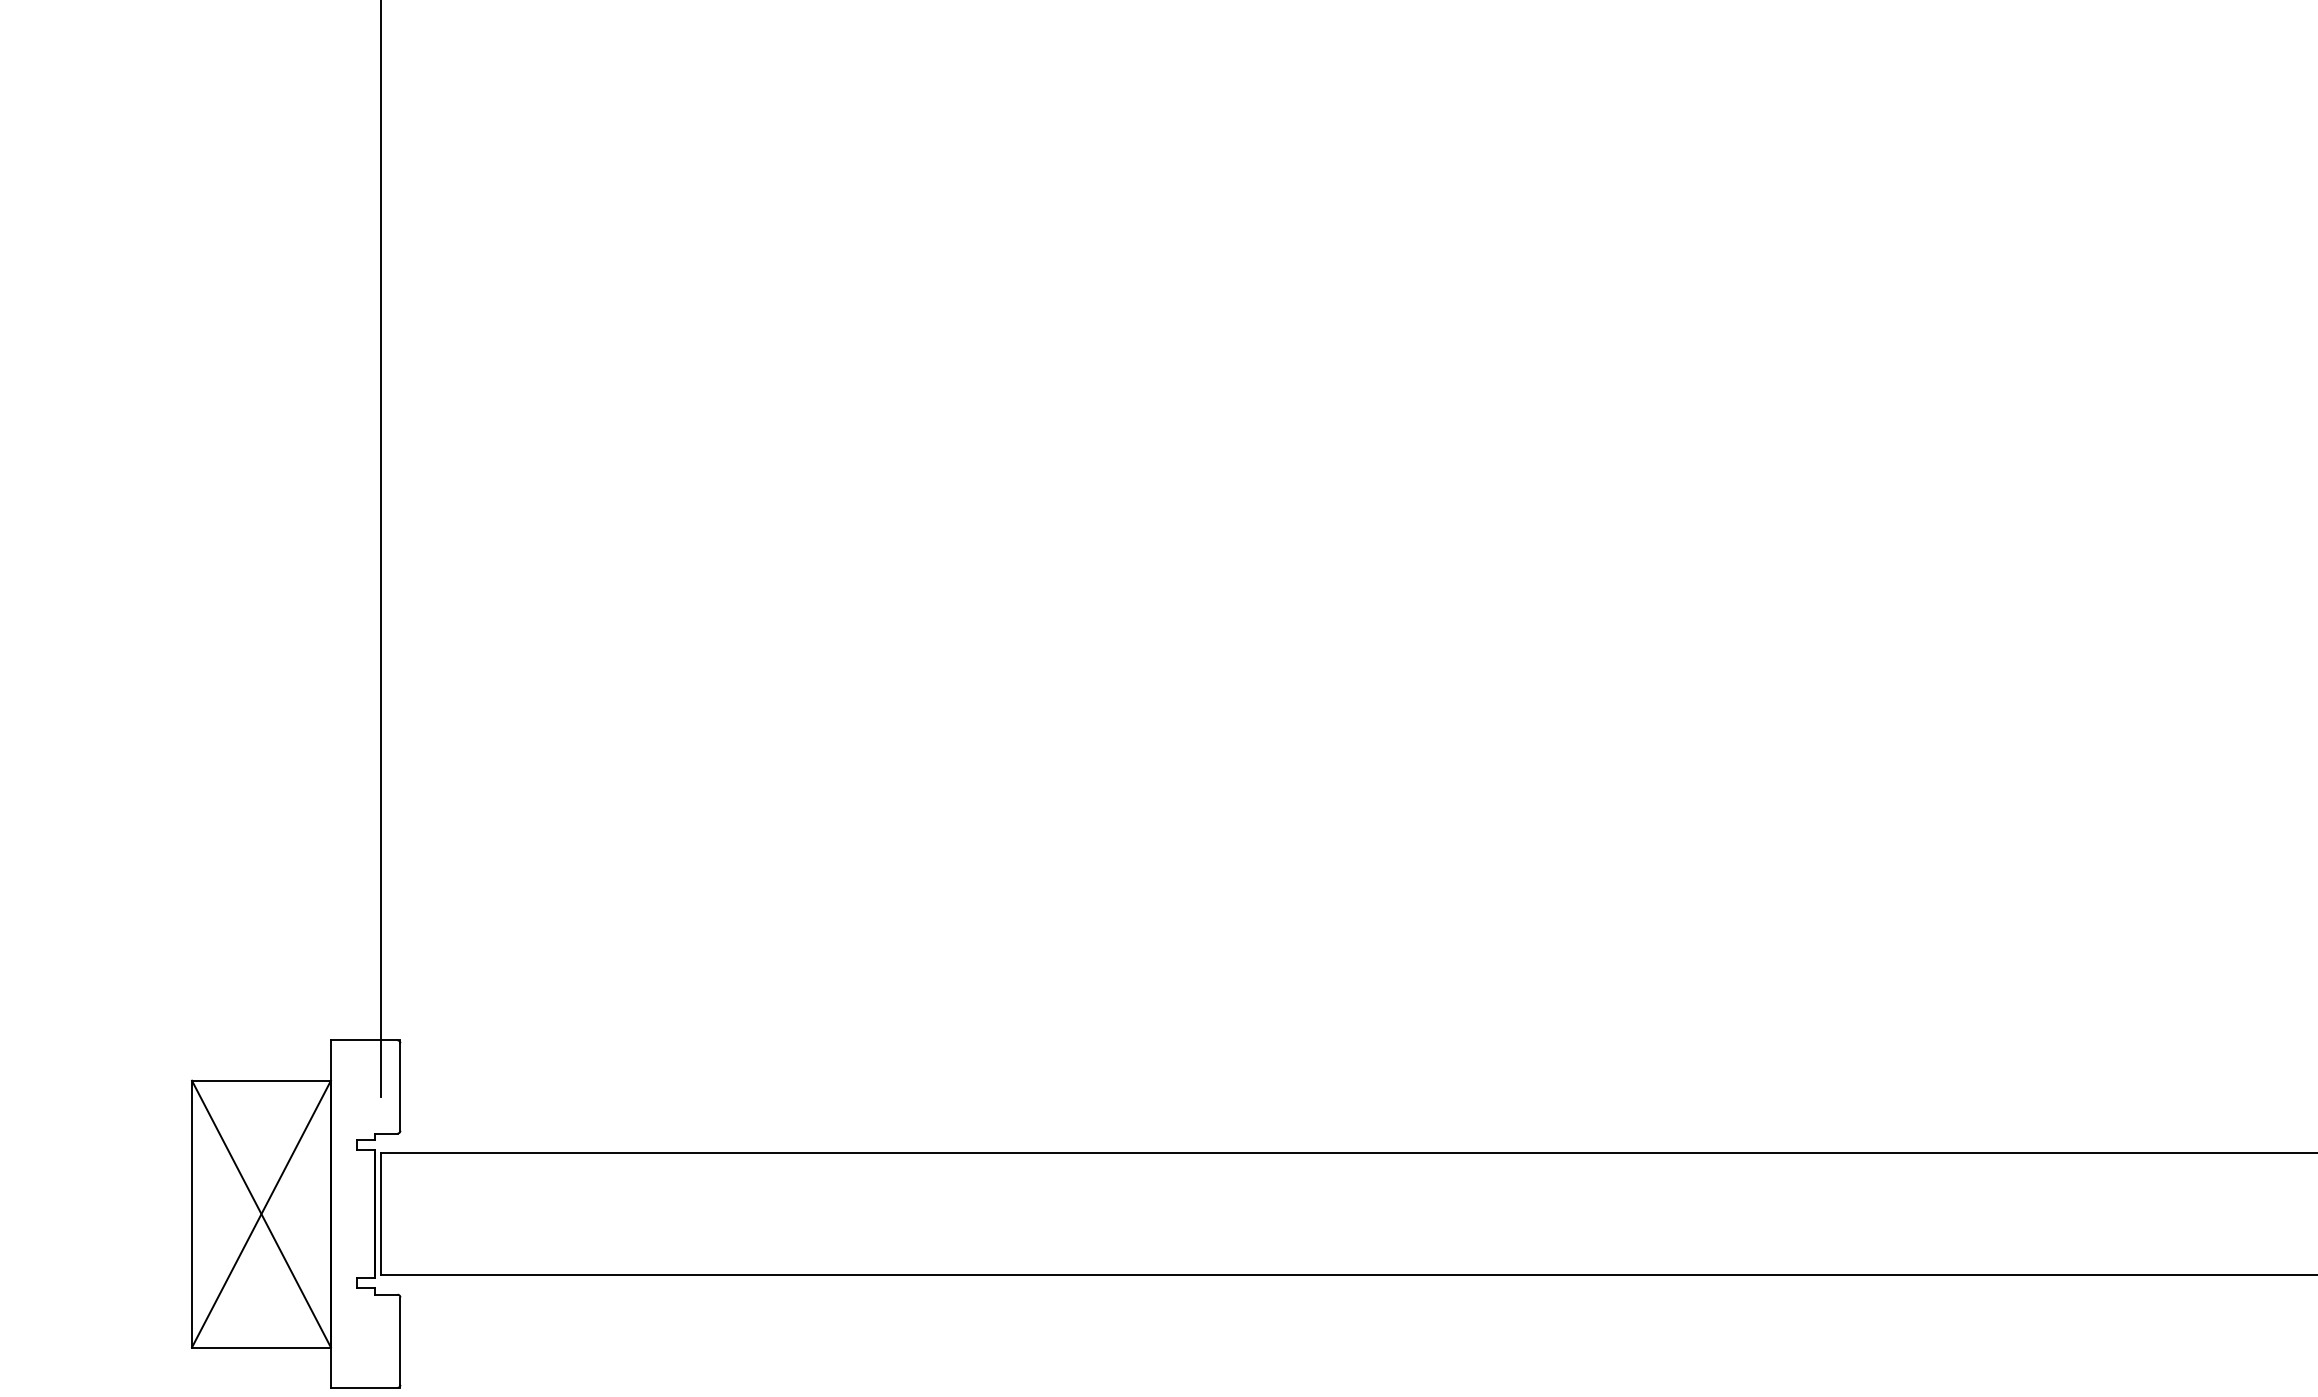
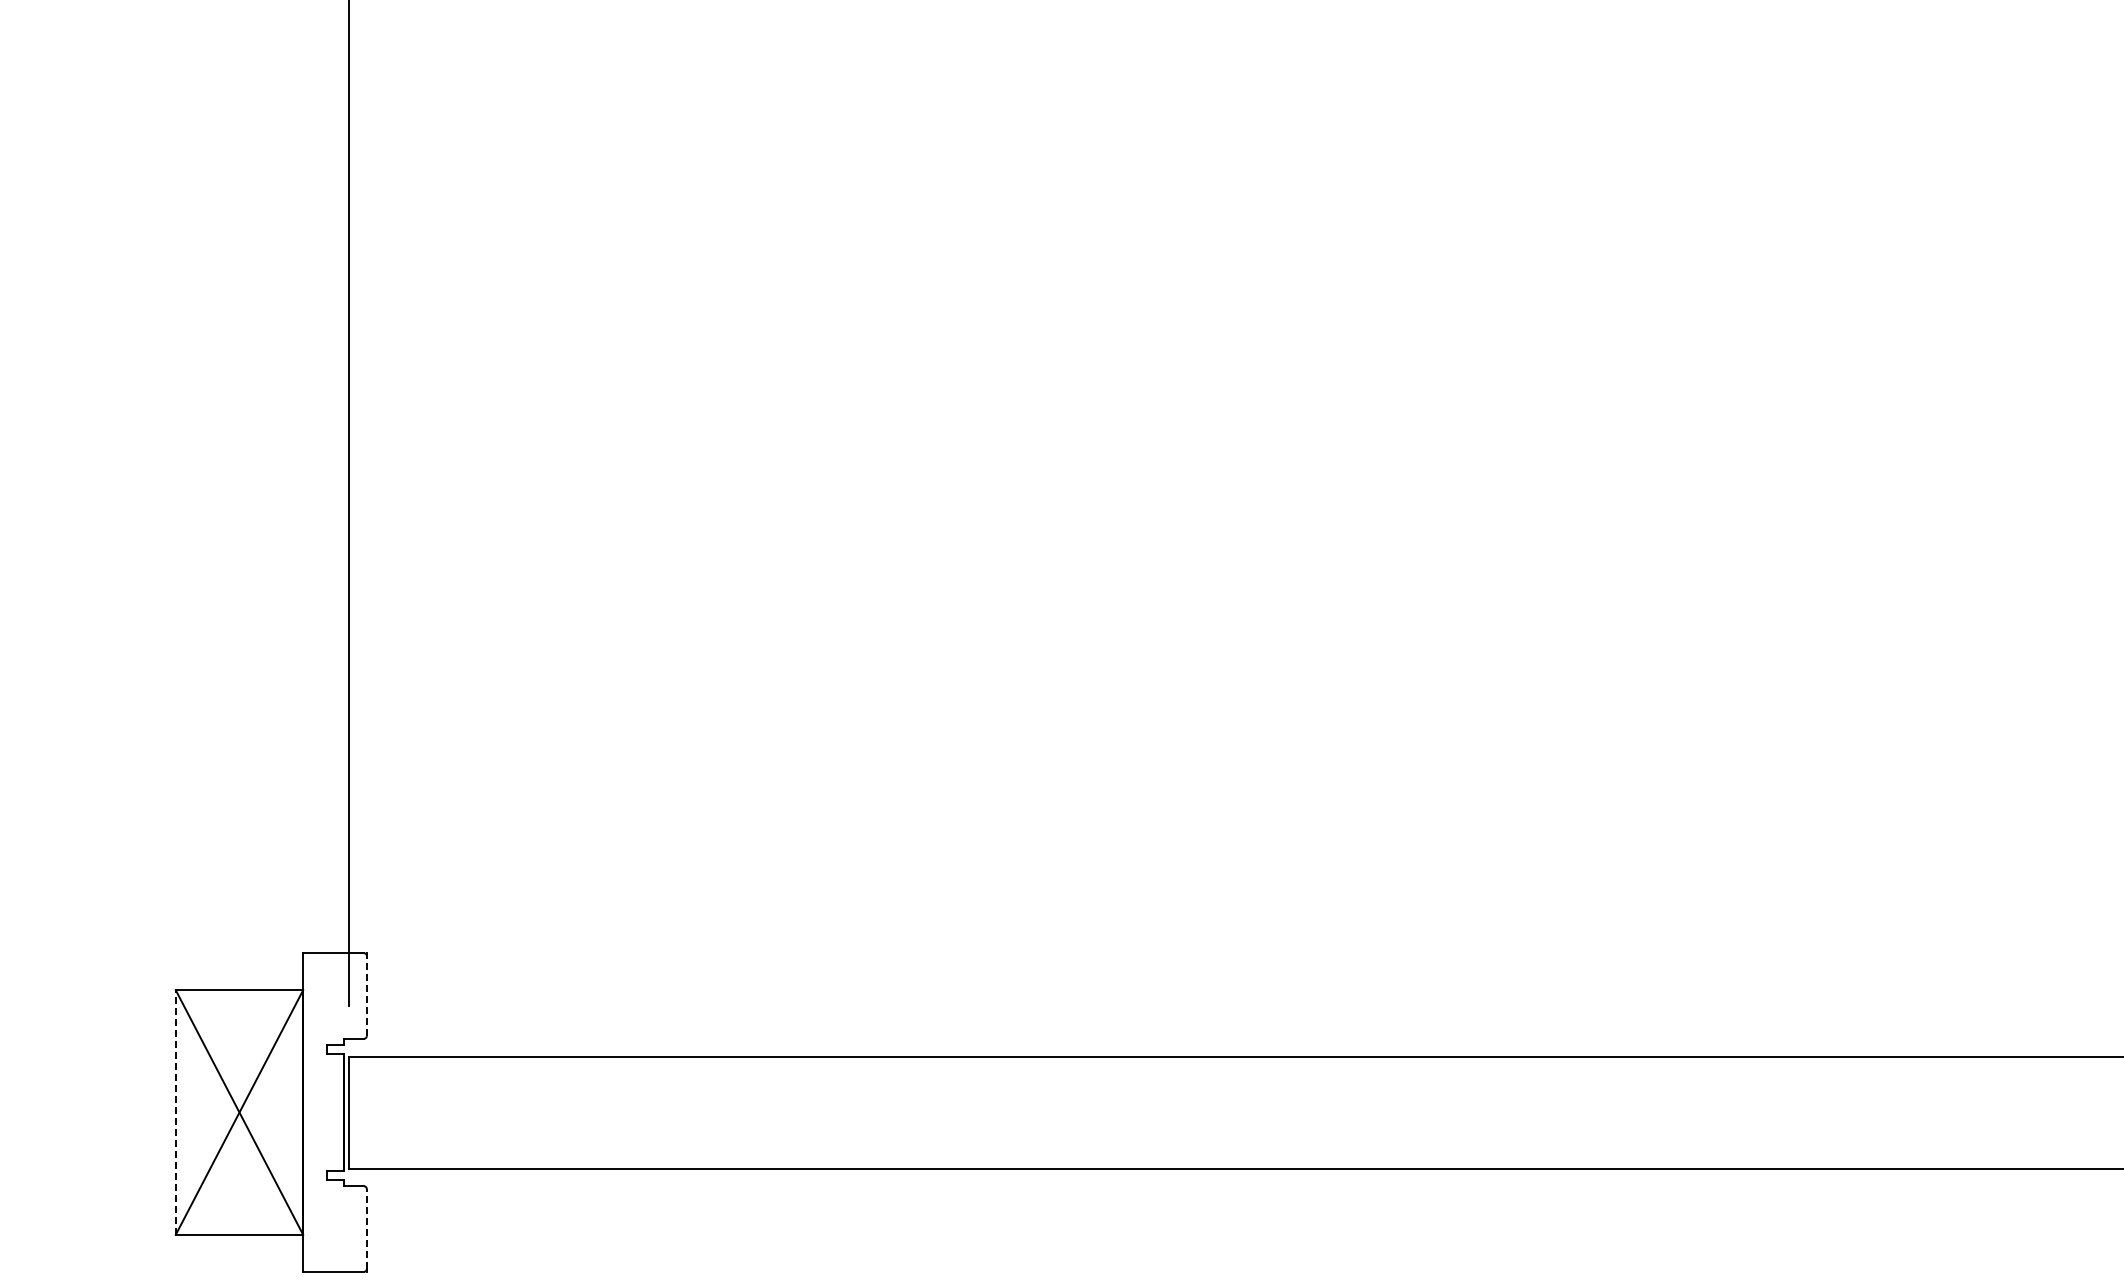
line: (400, 1086) -> (366, 995), solid -> dashed
line: (191, 1214) -> (175, 1112), solid -> dashed
line: (400, 1340) -> (366, 1228), solid -> dashed

